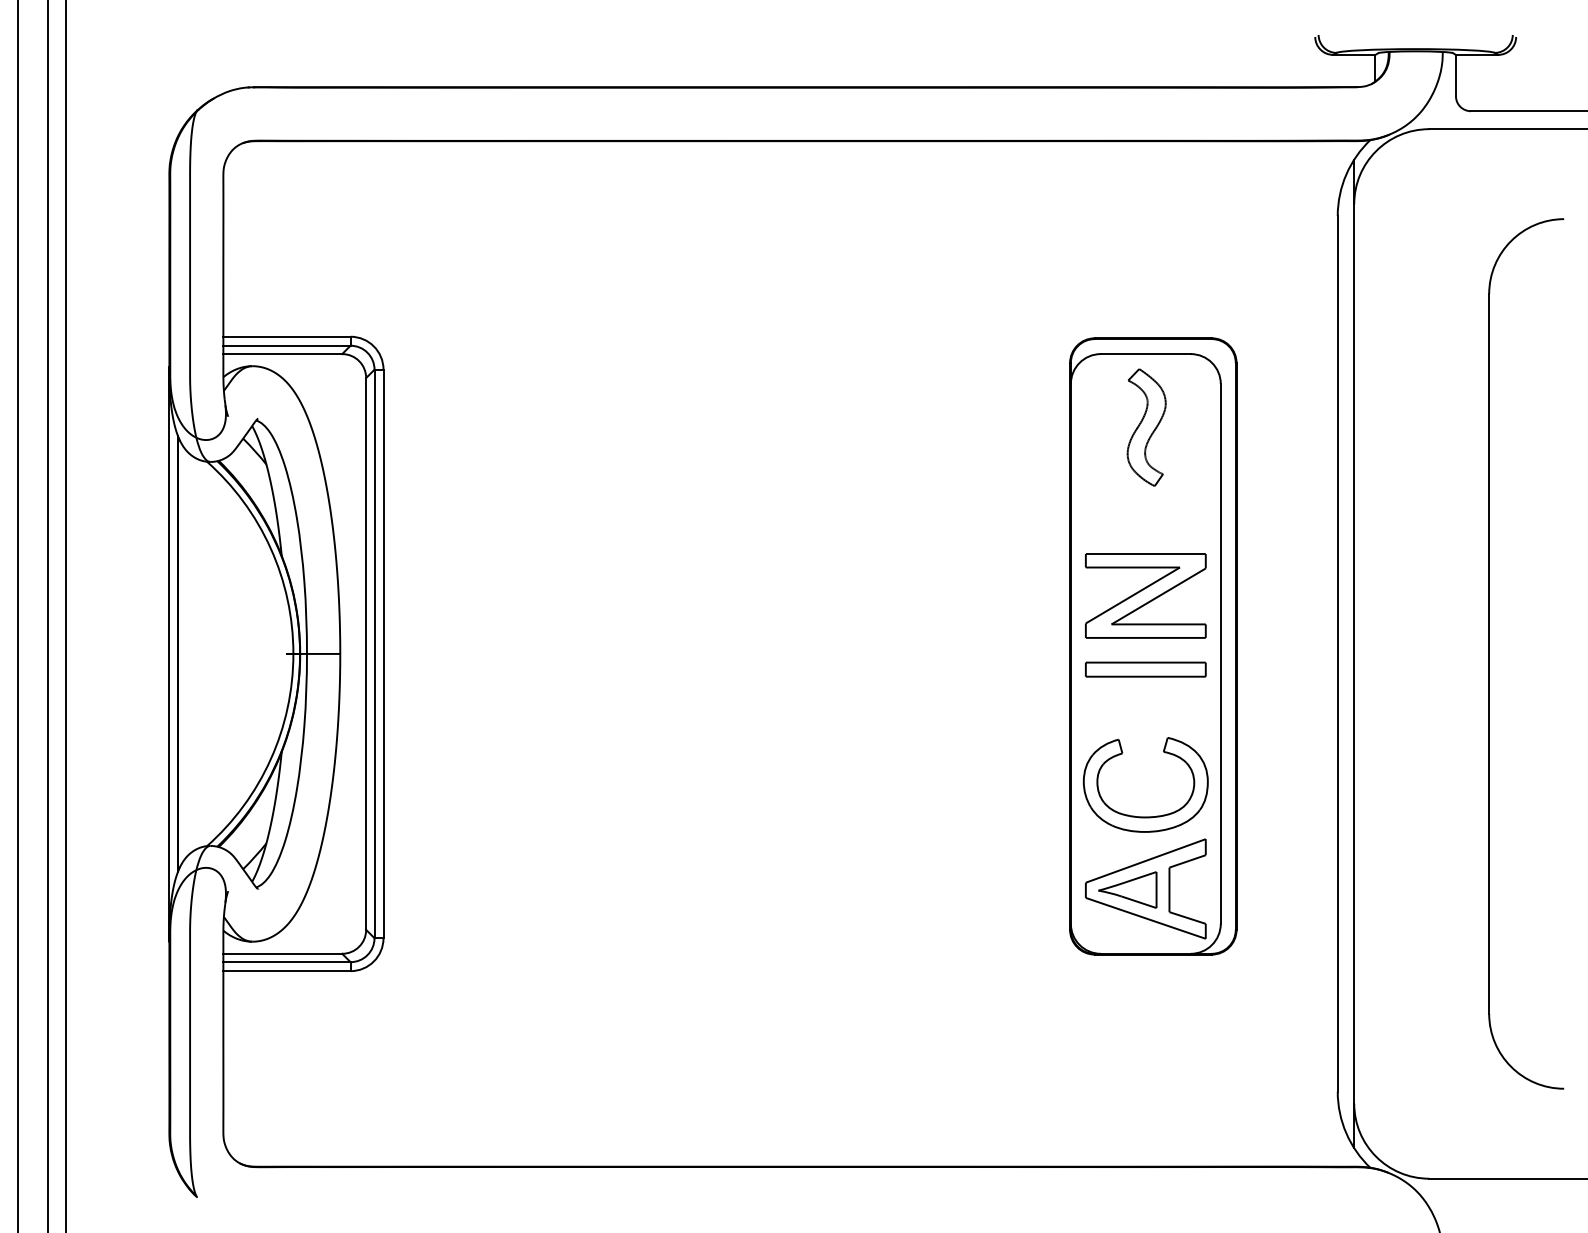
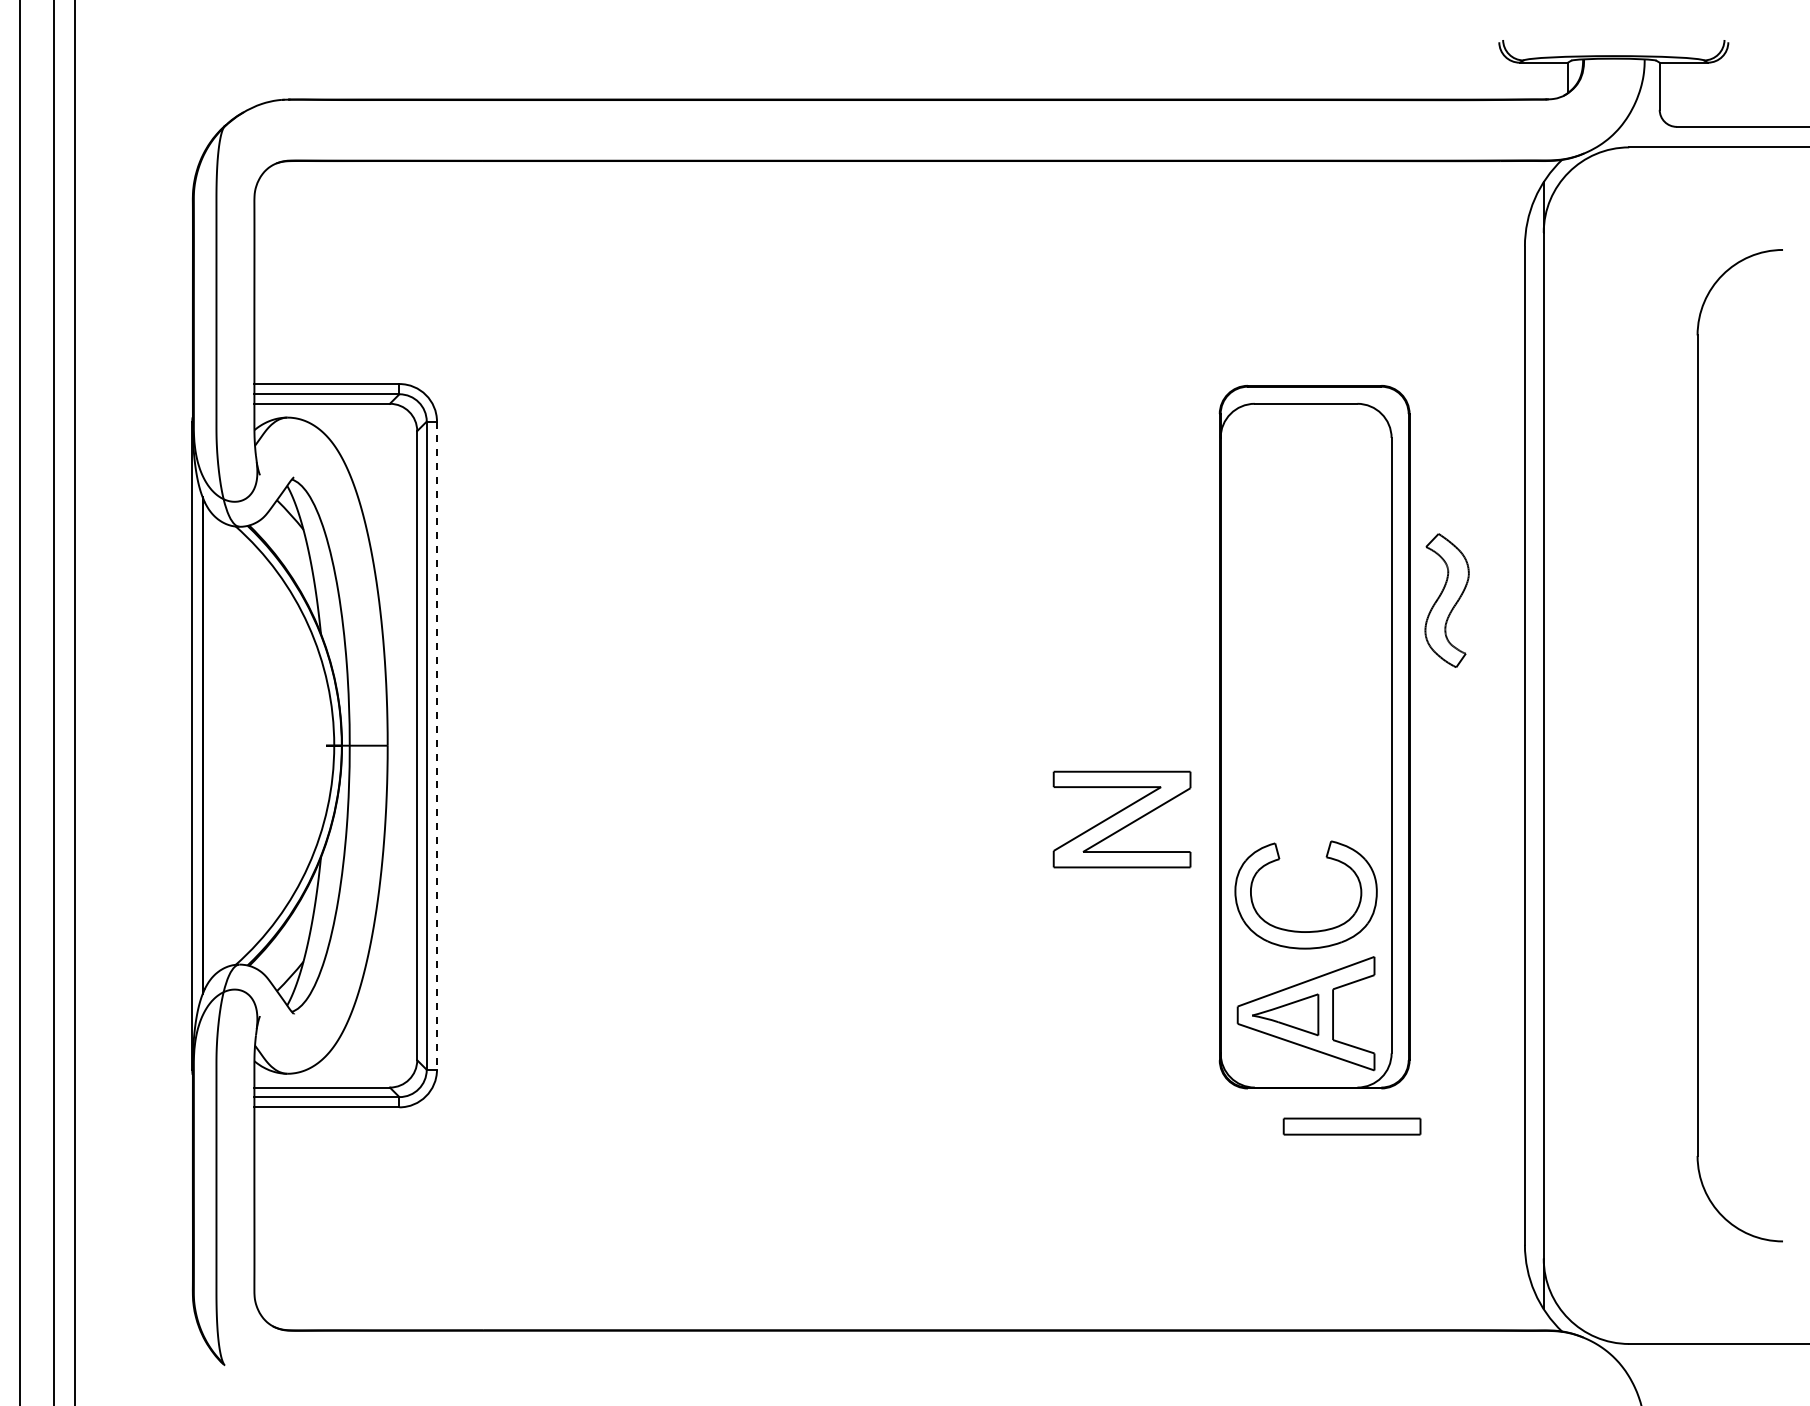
part: (1146, 427) -> (1446, 600), moved
part: (1145, 595) -> (1121, 819), moved
line: (383, 654) -> (437, 746), solid -> dashed
part: (1145, 669) -> (1351, 1126), moved

